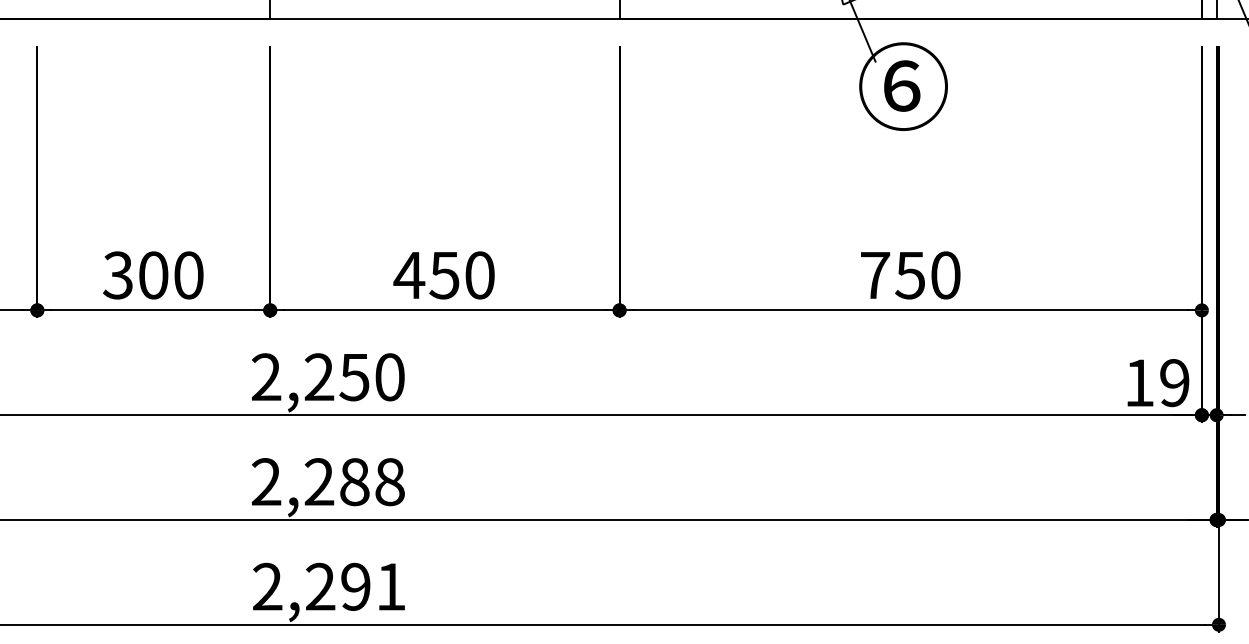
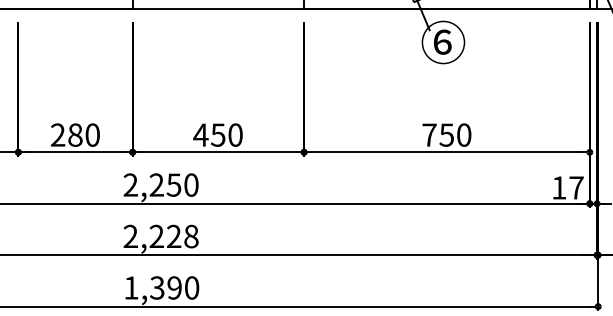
text: (135, 274) -> (66, 134), 300 -> 280
text: (1174, 382) -> (576, 187), 19 -> 17
text: (355, 481) -> (174, 236), 2,288 -> 2,228
text: (329, 585) -> (161, 287), 2,291 -> 1,390

